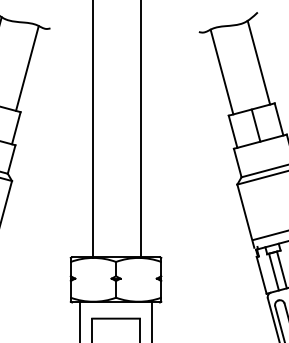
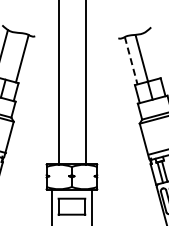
line: (258, 62) -> (141, 58), moved
line: (222, 71) -> (131, 60), solid -> dashed

